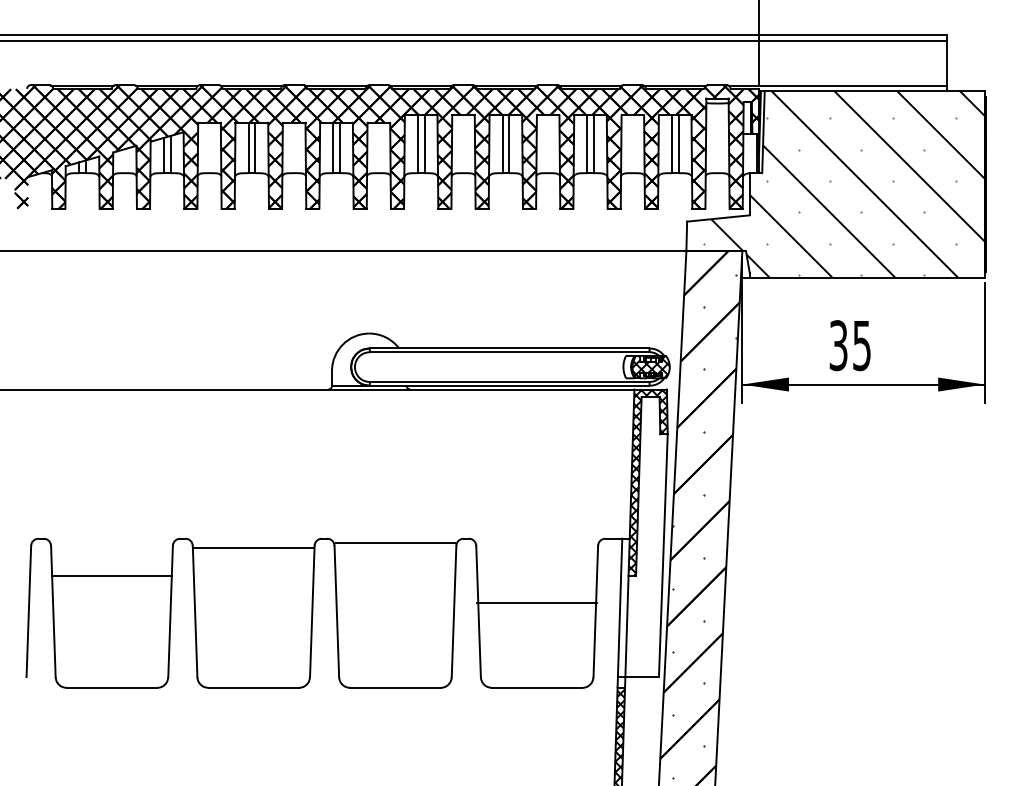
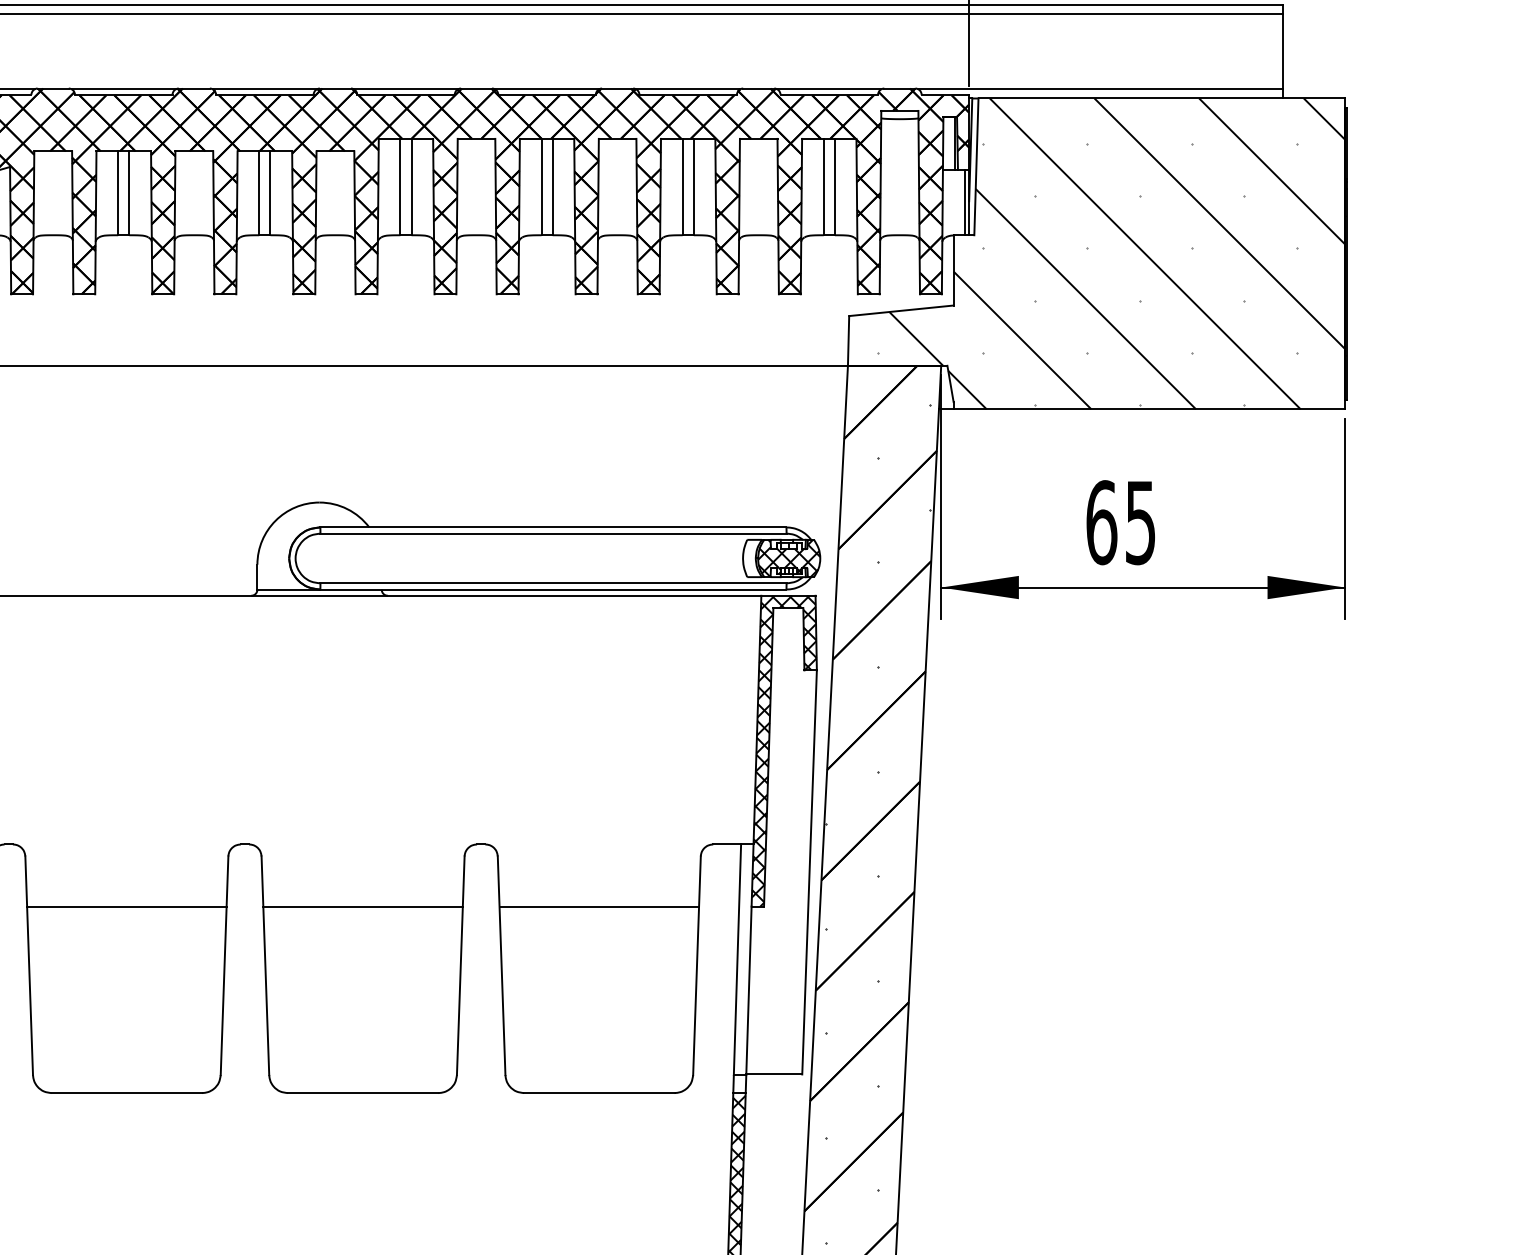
text: (838, 345) -> (1101, 522), 35 -> 65
line: (395, 543) -> (363, 907), moved
line: (253, 548) -> (126, 907), moved
line: (537, 603) -> (599, 907), moved

